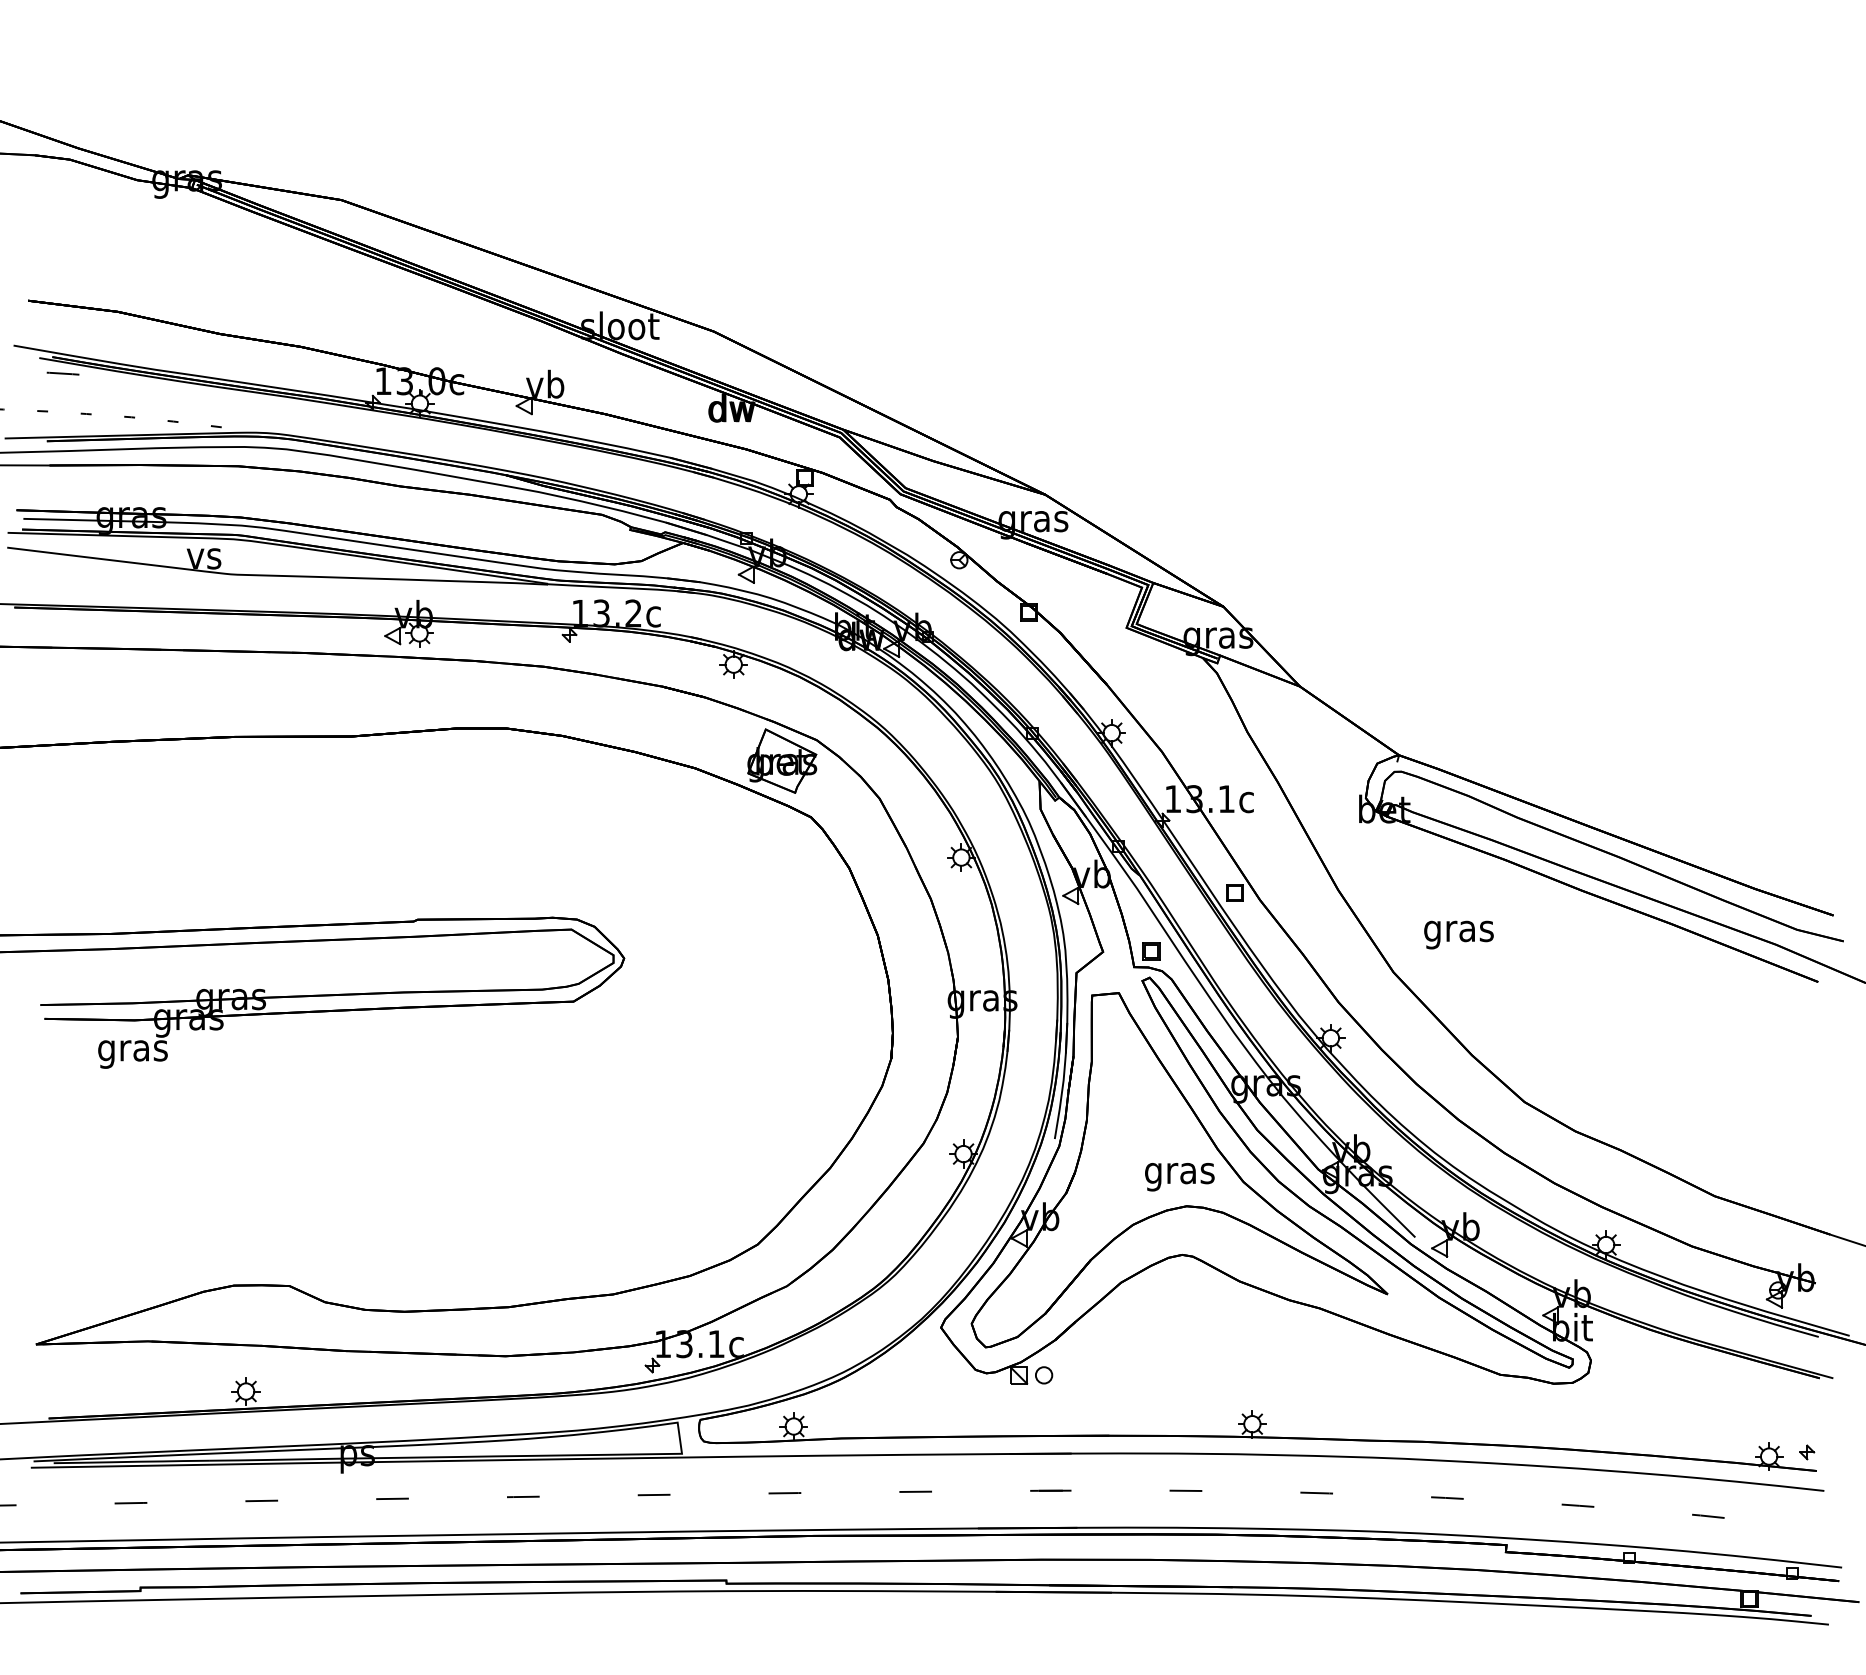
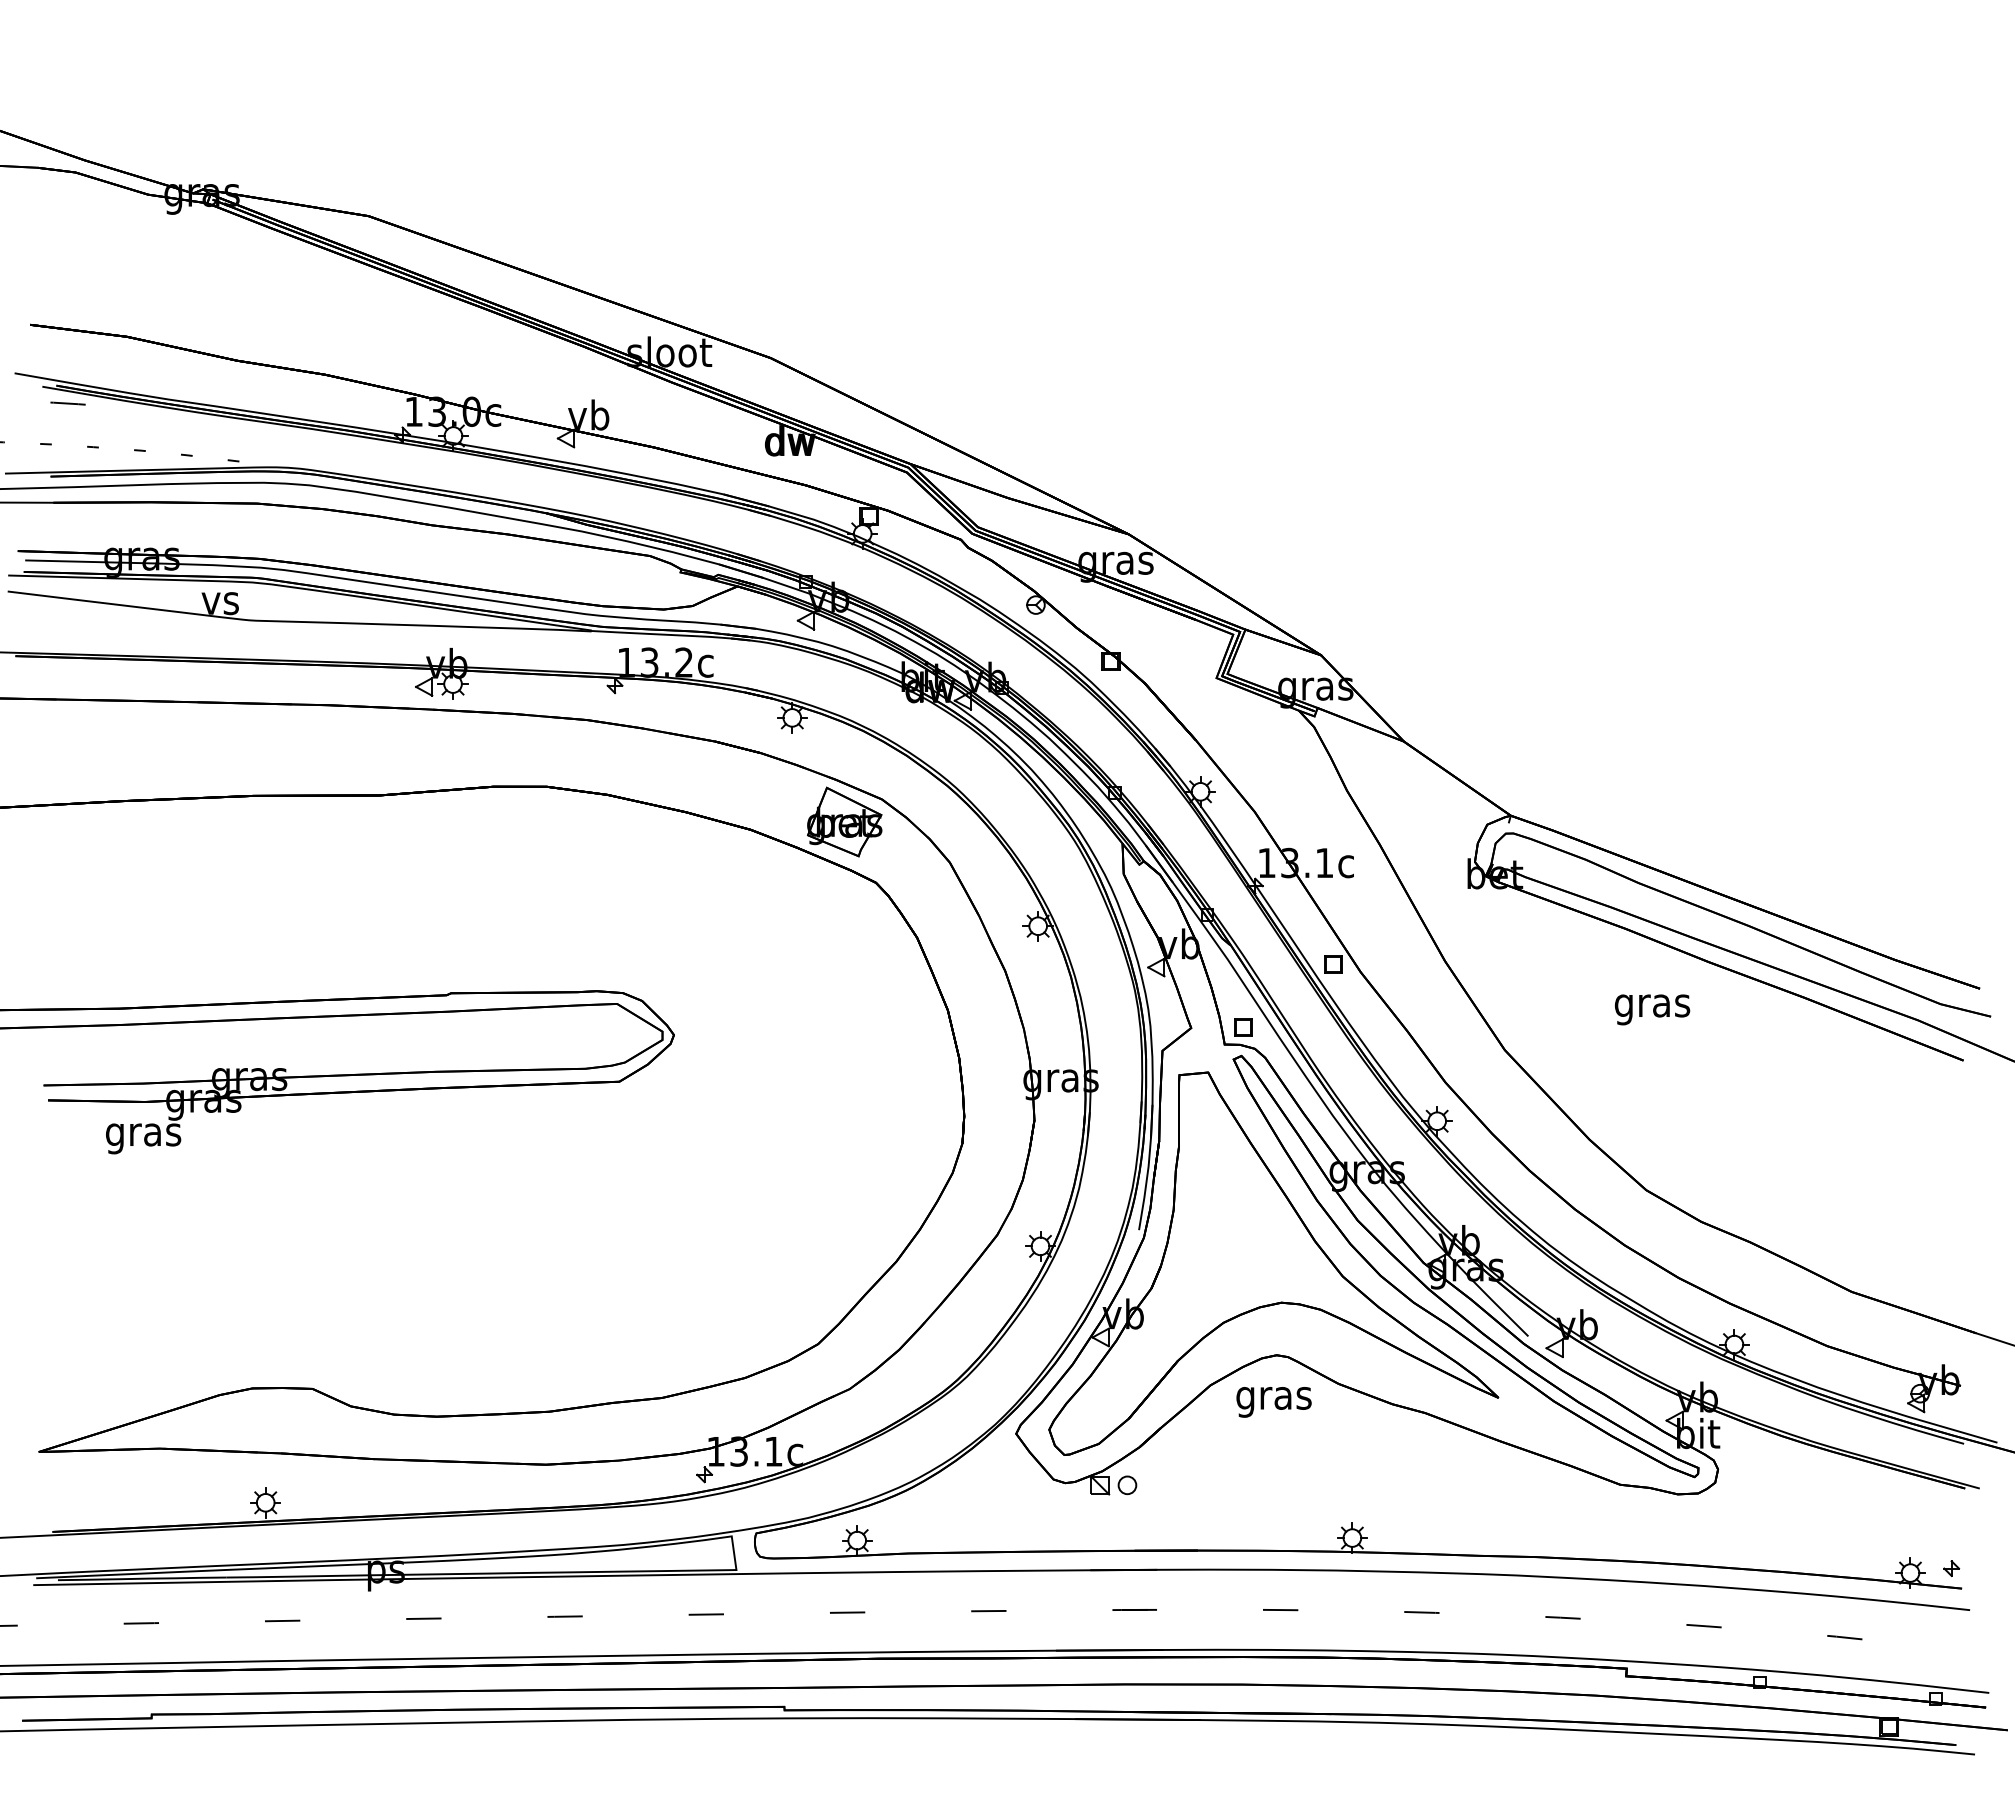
text: (1458, 934) -> (1652, 1009), moved
text: (1179, 1177) -> (1273, 1402), moved

